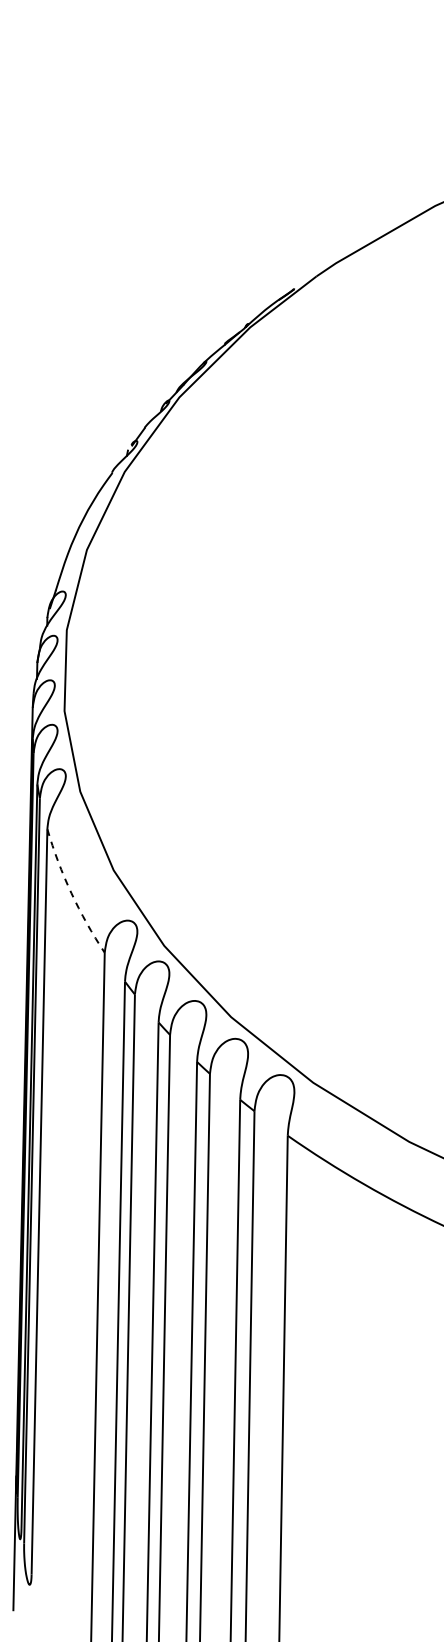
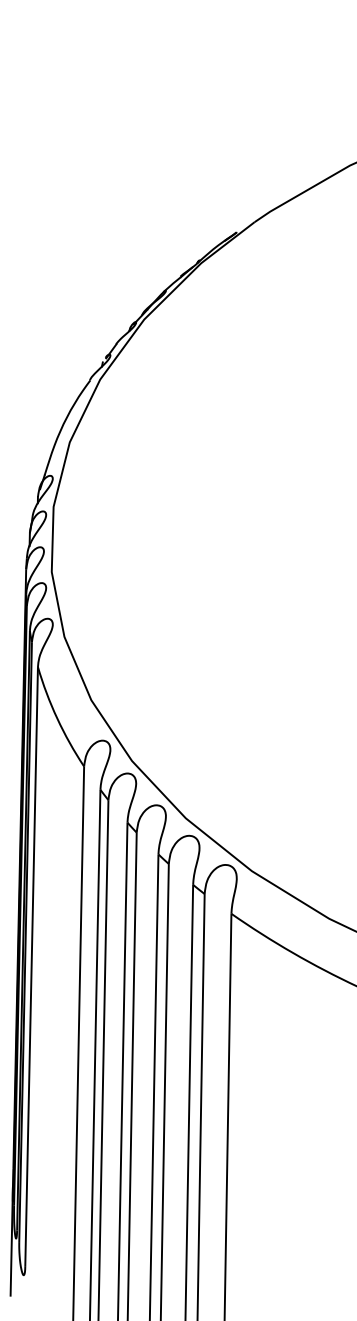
arc: (71, 893) -> (57, 718), dashed -> solid

